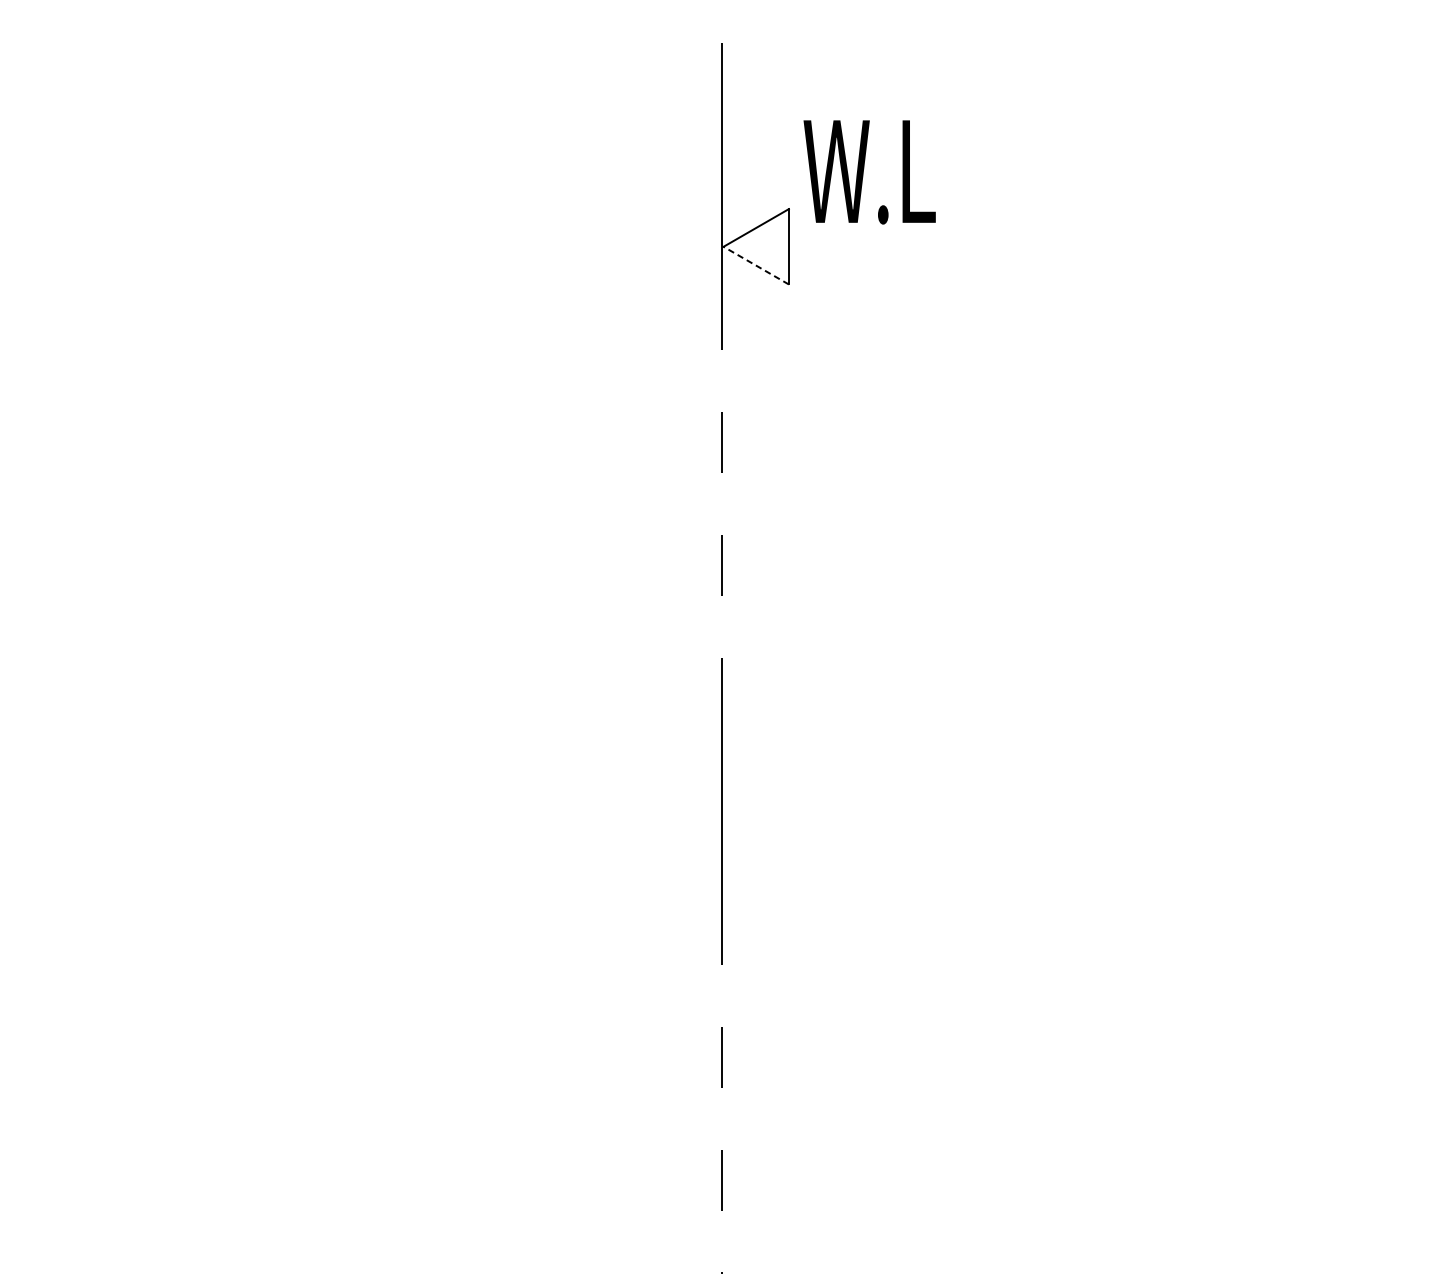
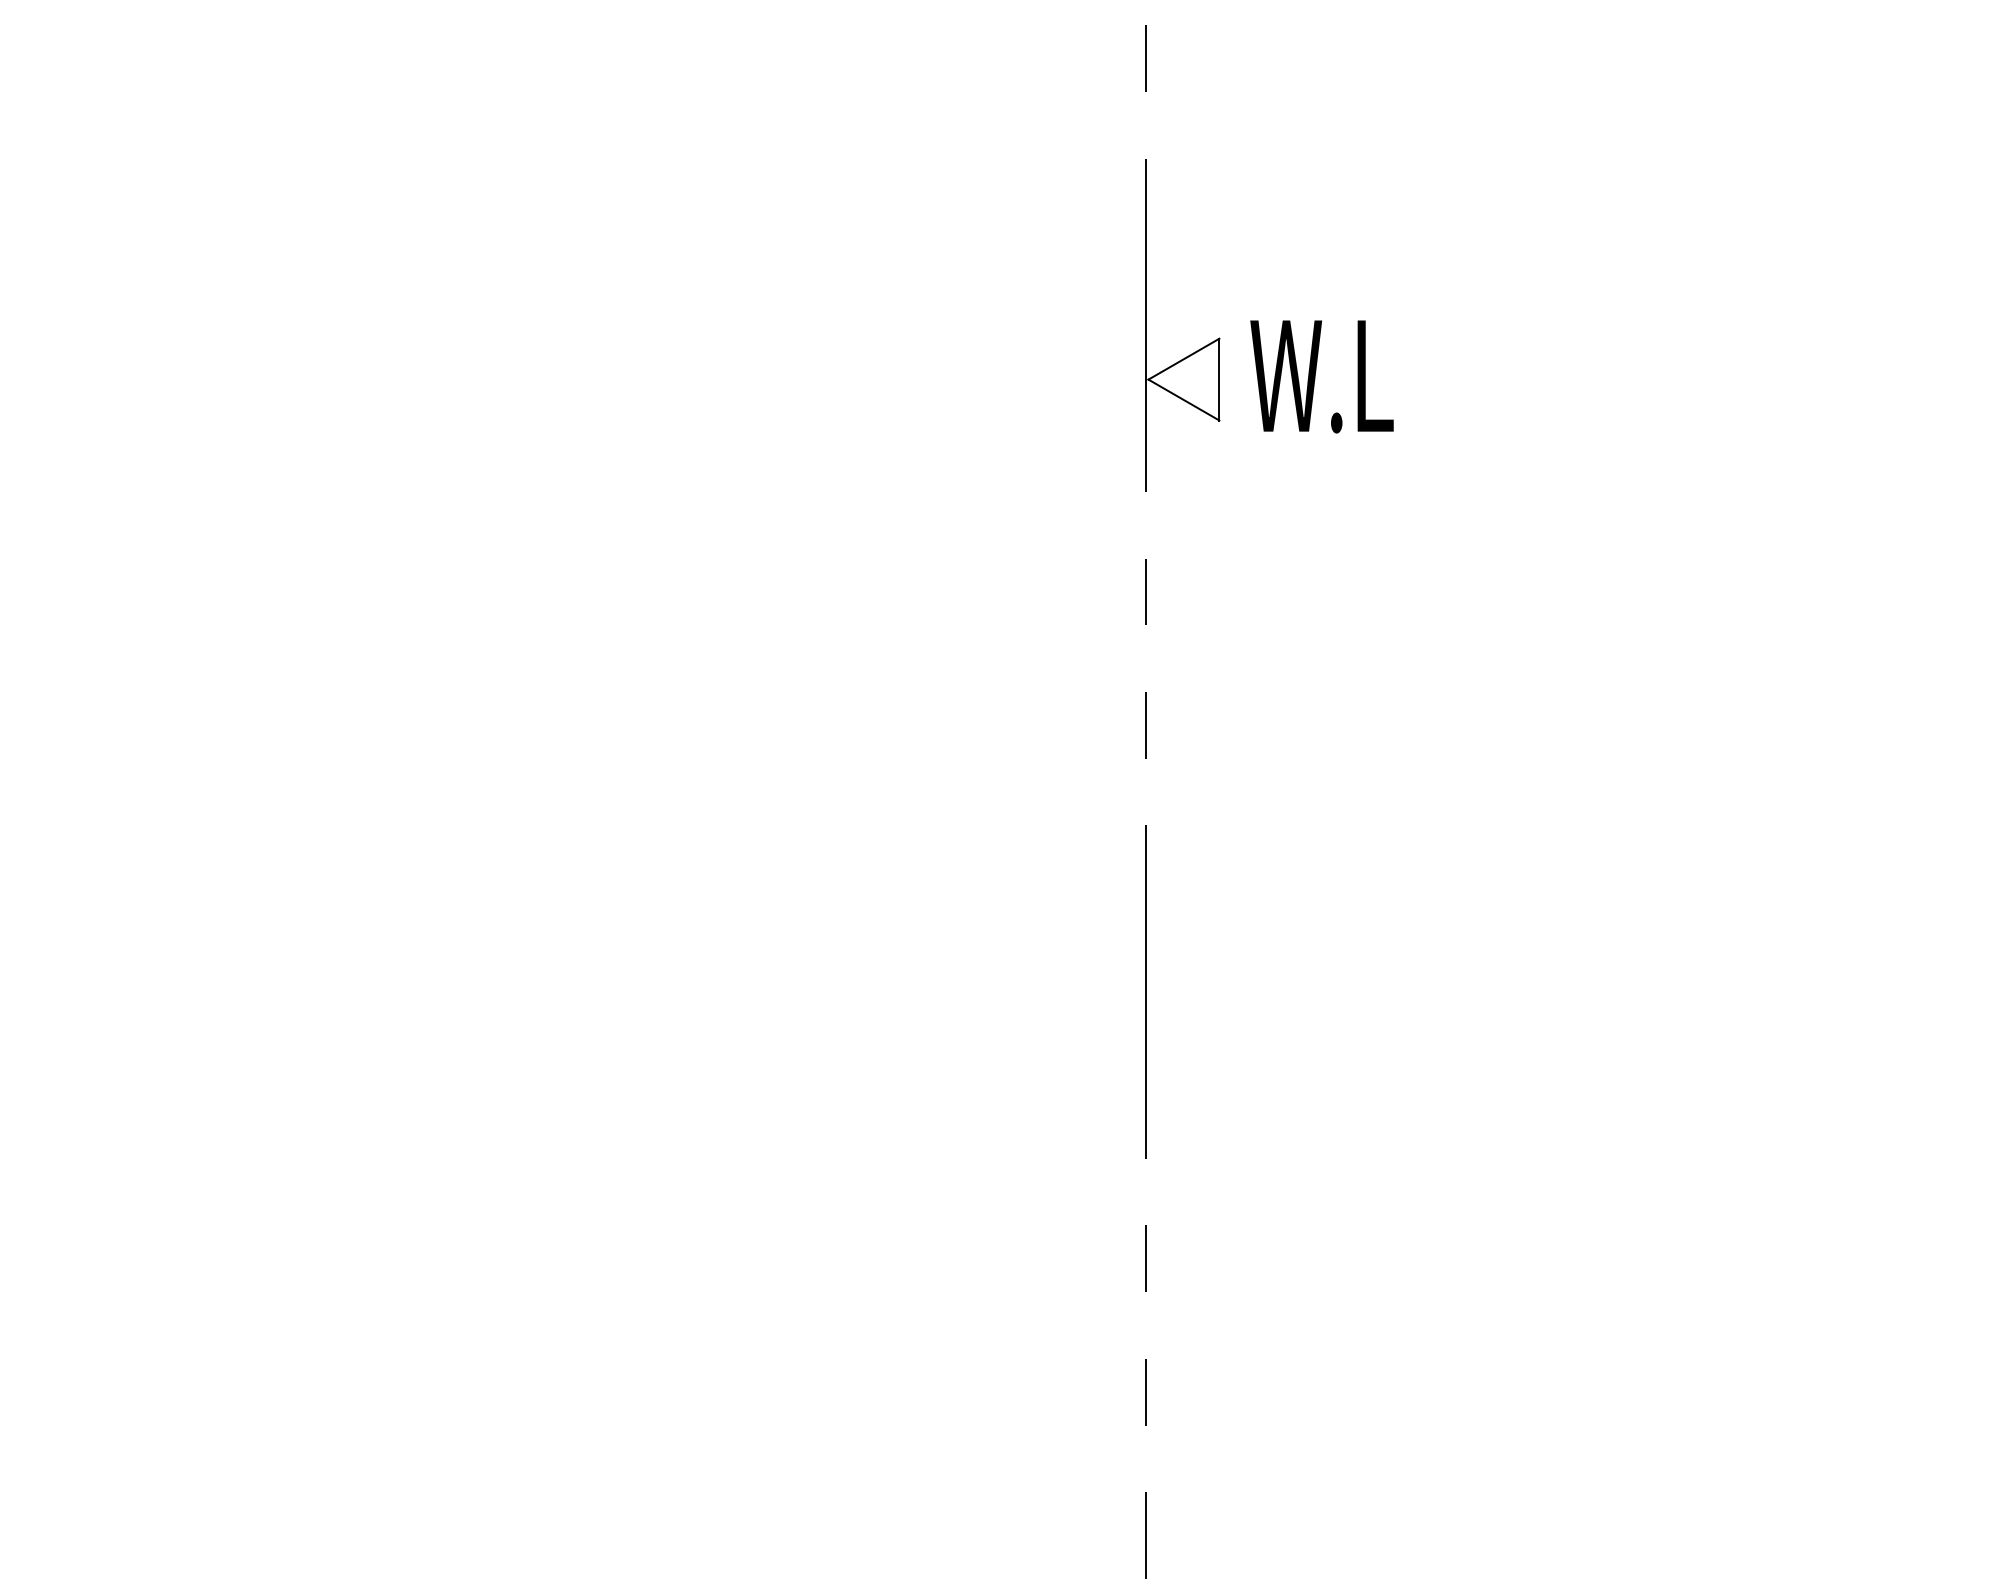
text: (869, 172) -> (1321, 376), moved
line: (755, 266) -> (1183, 400), dashed -> solid

